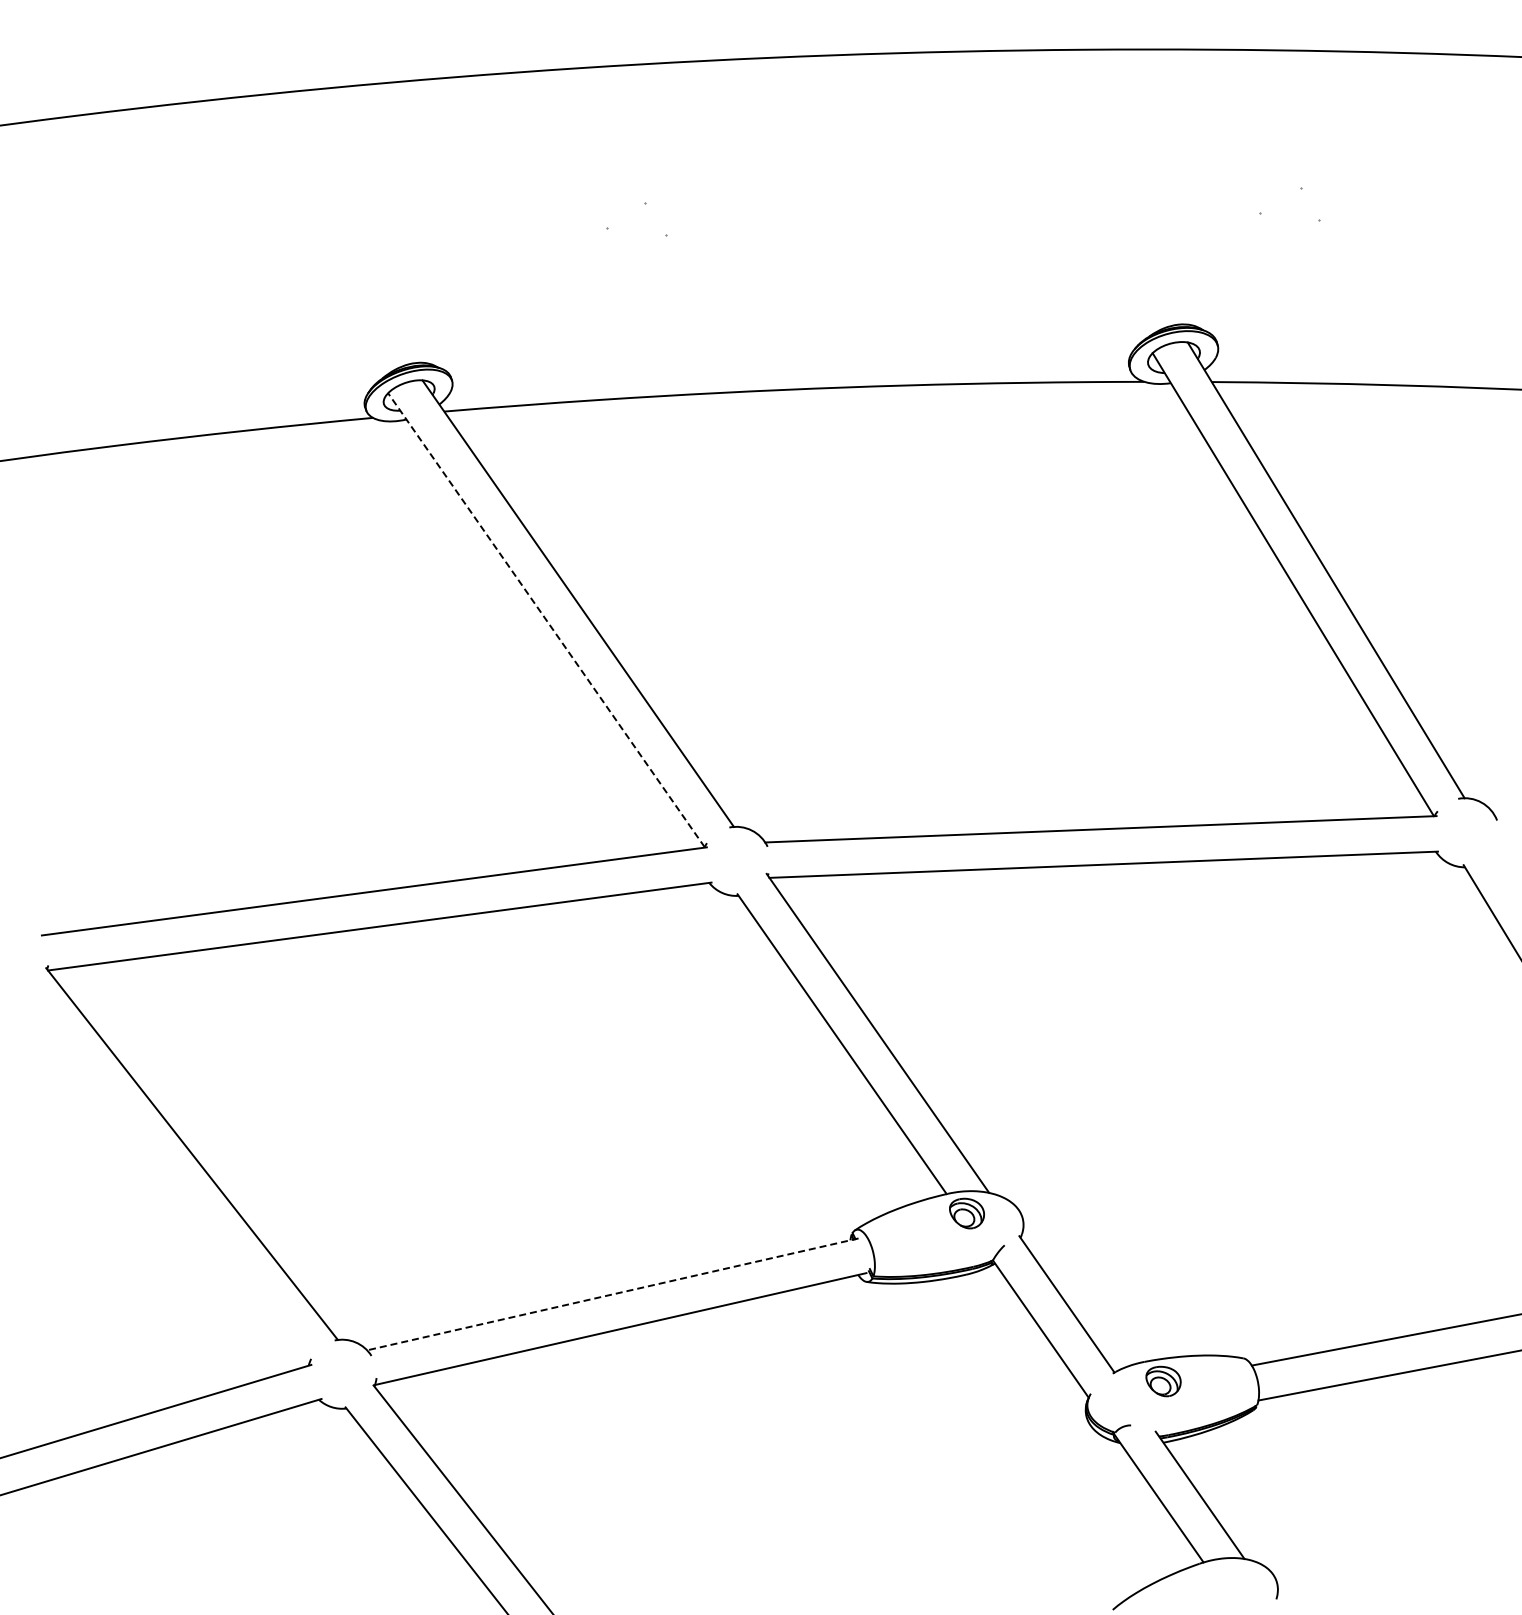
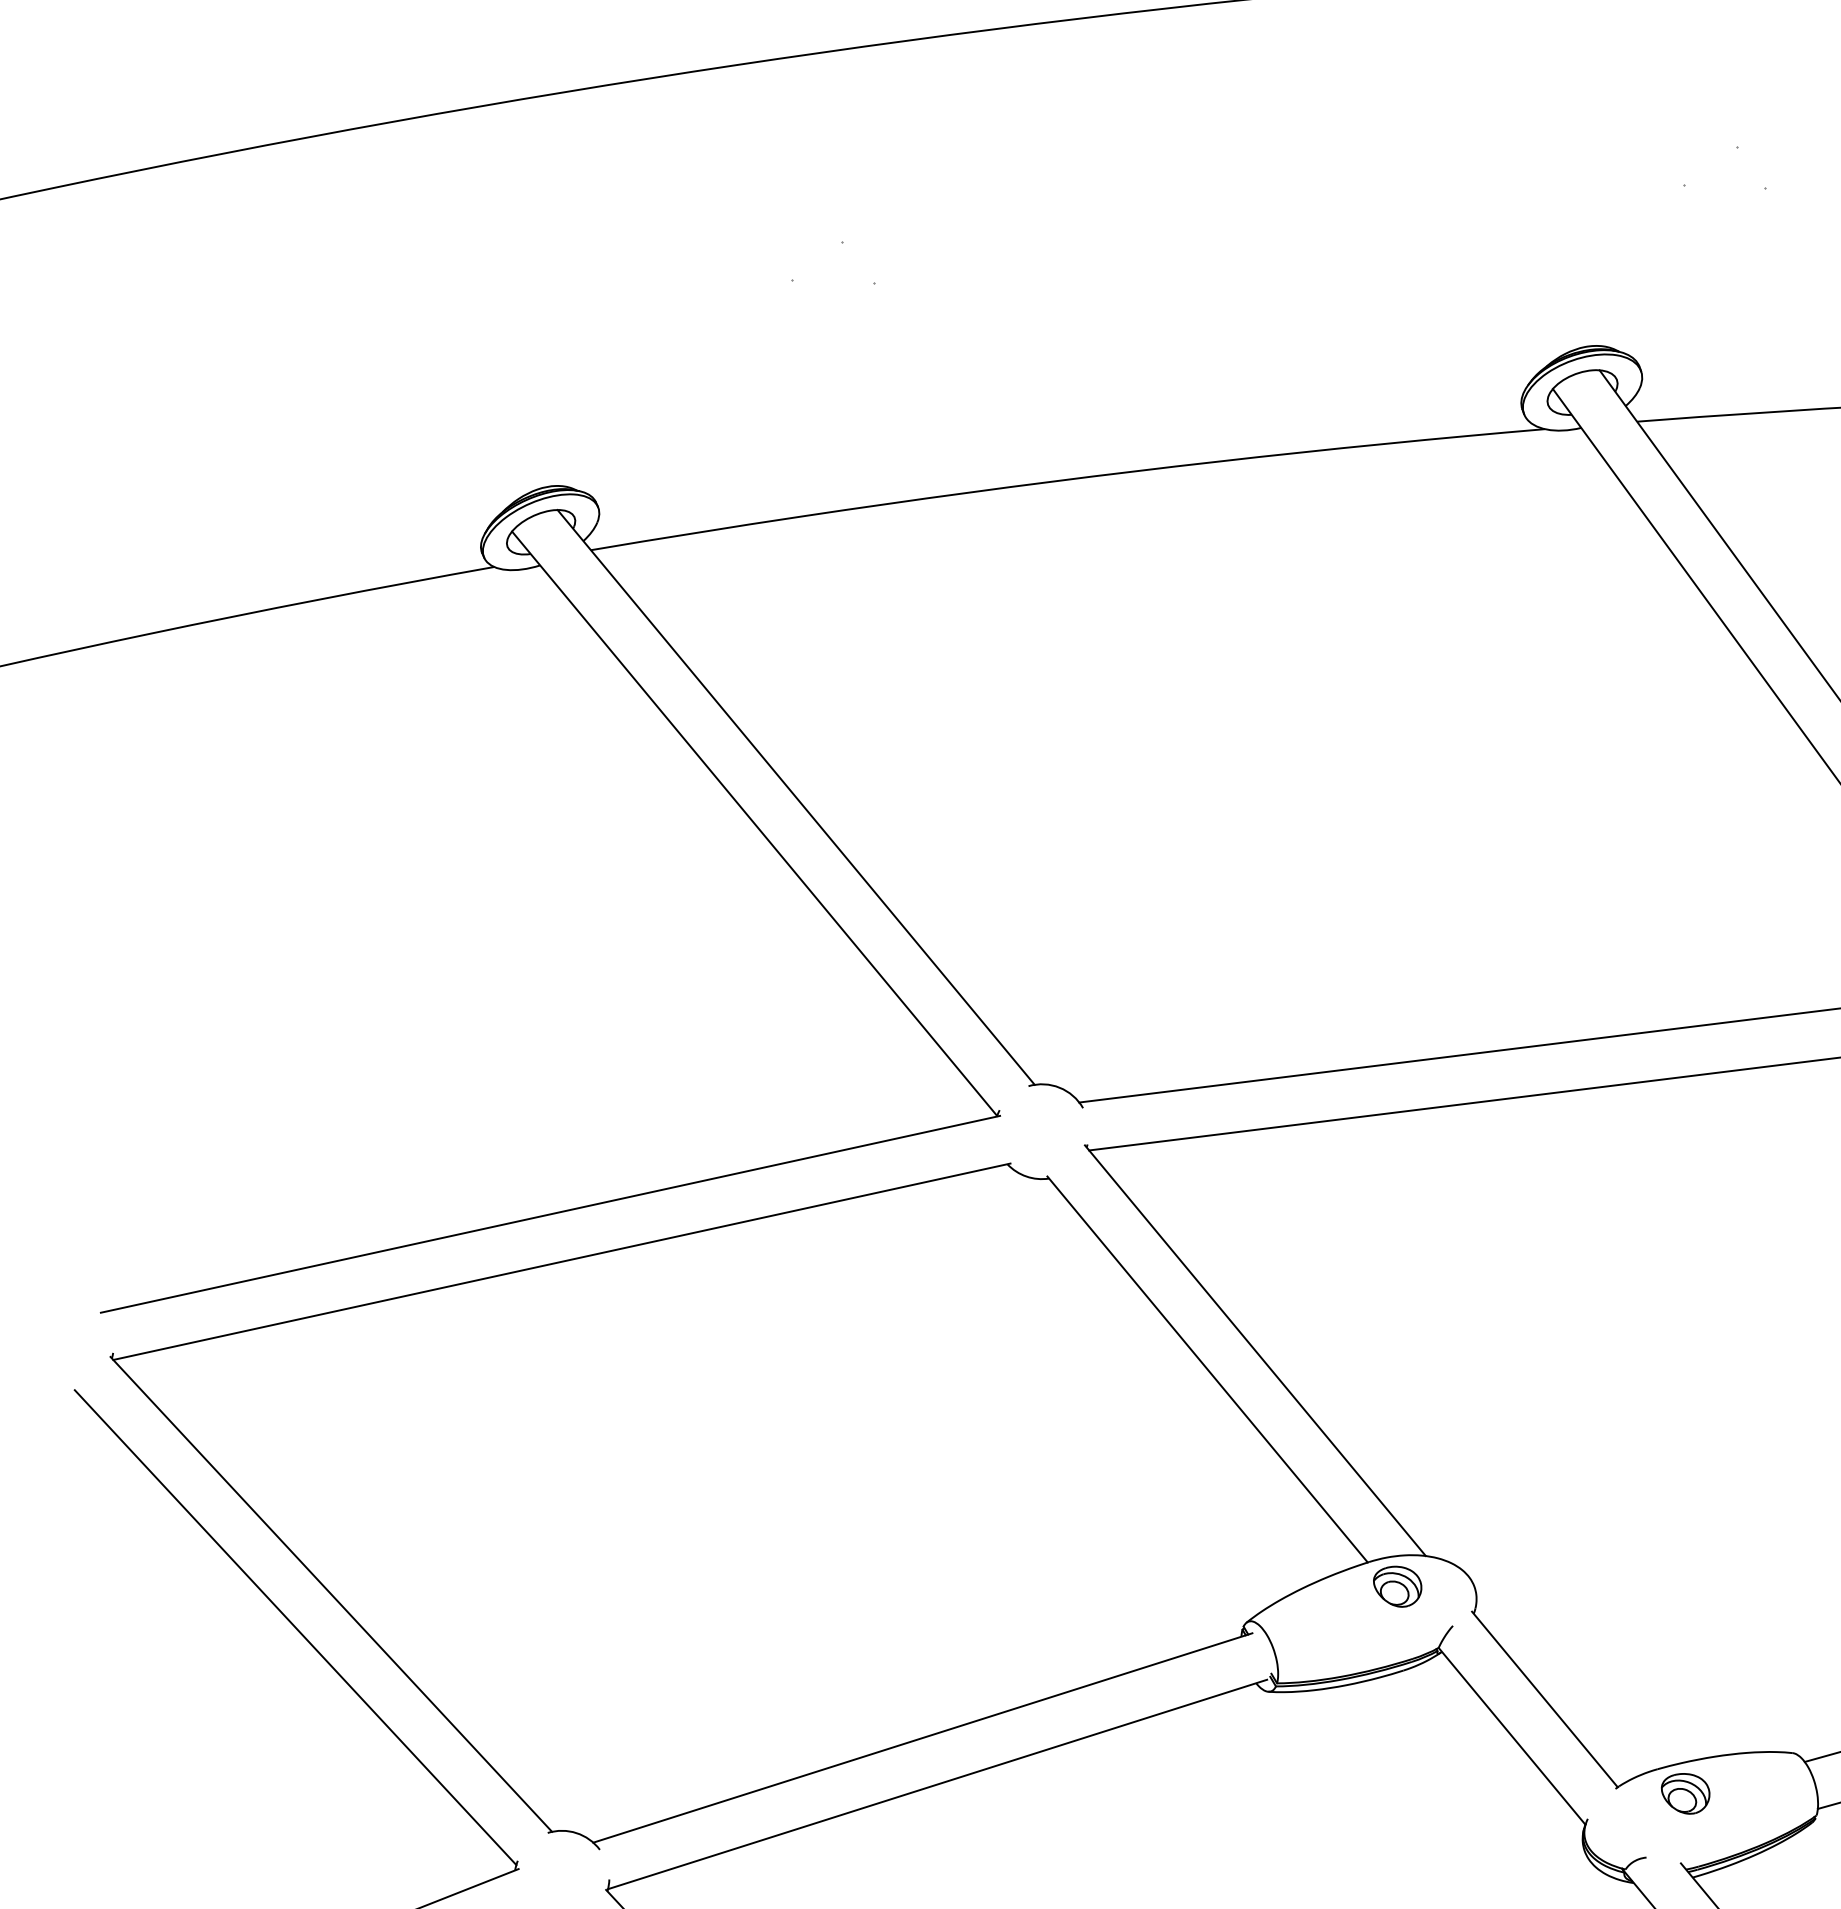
line: (546, 620) -> (754, 824), dashed -> solid
line: (163, 1175) -> (294, 1626), added
line: (612, 1294) -> (922, 1738), dashed -> solid

